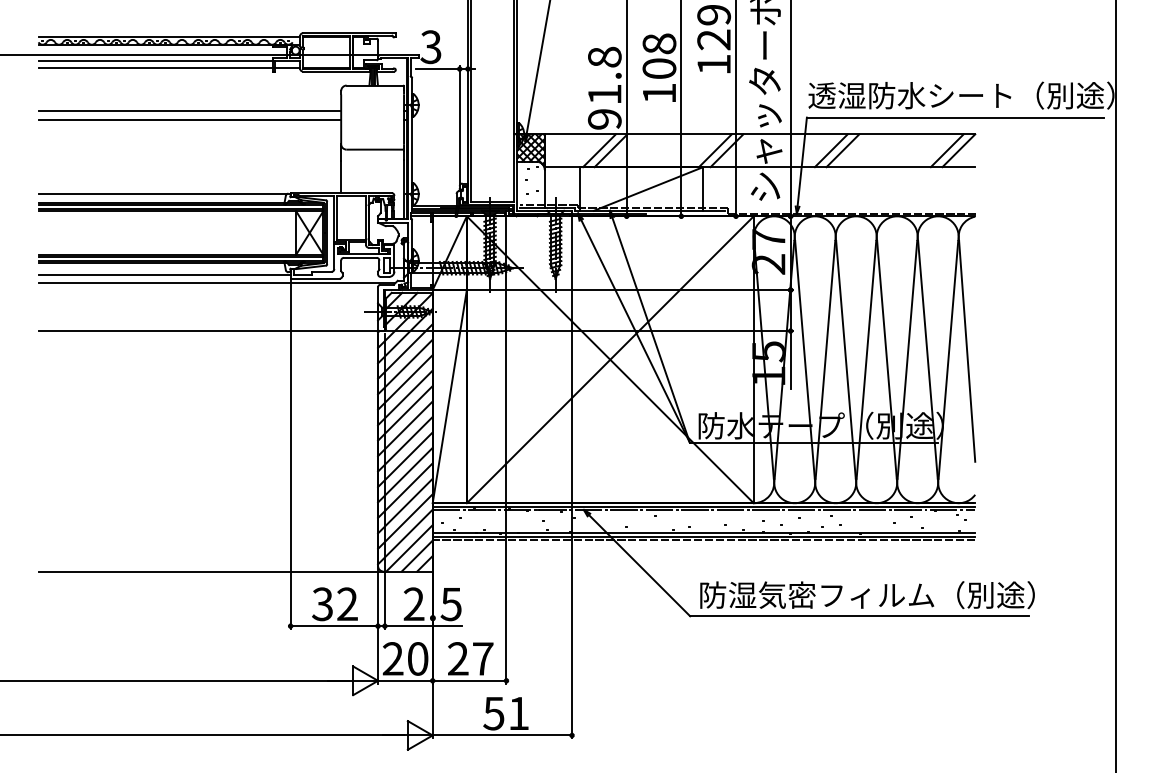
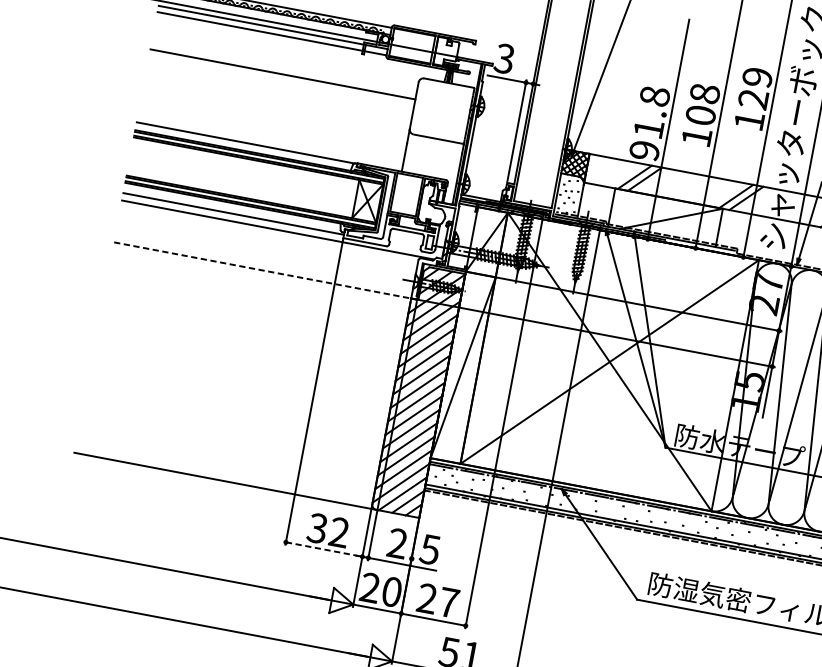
line: (189, 119) -> (281, 82), removed
line: (212, 331) -> (266, 271), solid -> dashed
line: (334, 626) -> (324, 549), solid -> dashed

